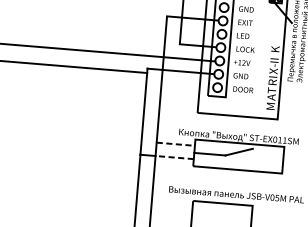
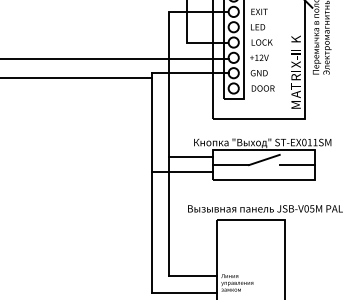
line: (175, 143) -> (191, 156), dashed -> solid
line: (174, 157) -> (191, 172), dashed -> solid
line: (267, 159) -> (297, 165), added

